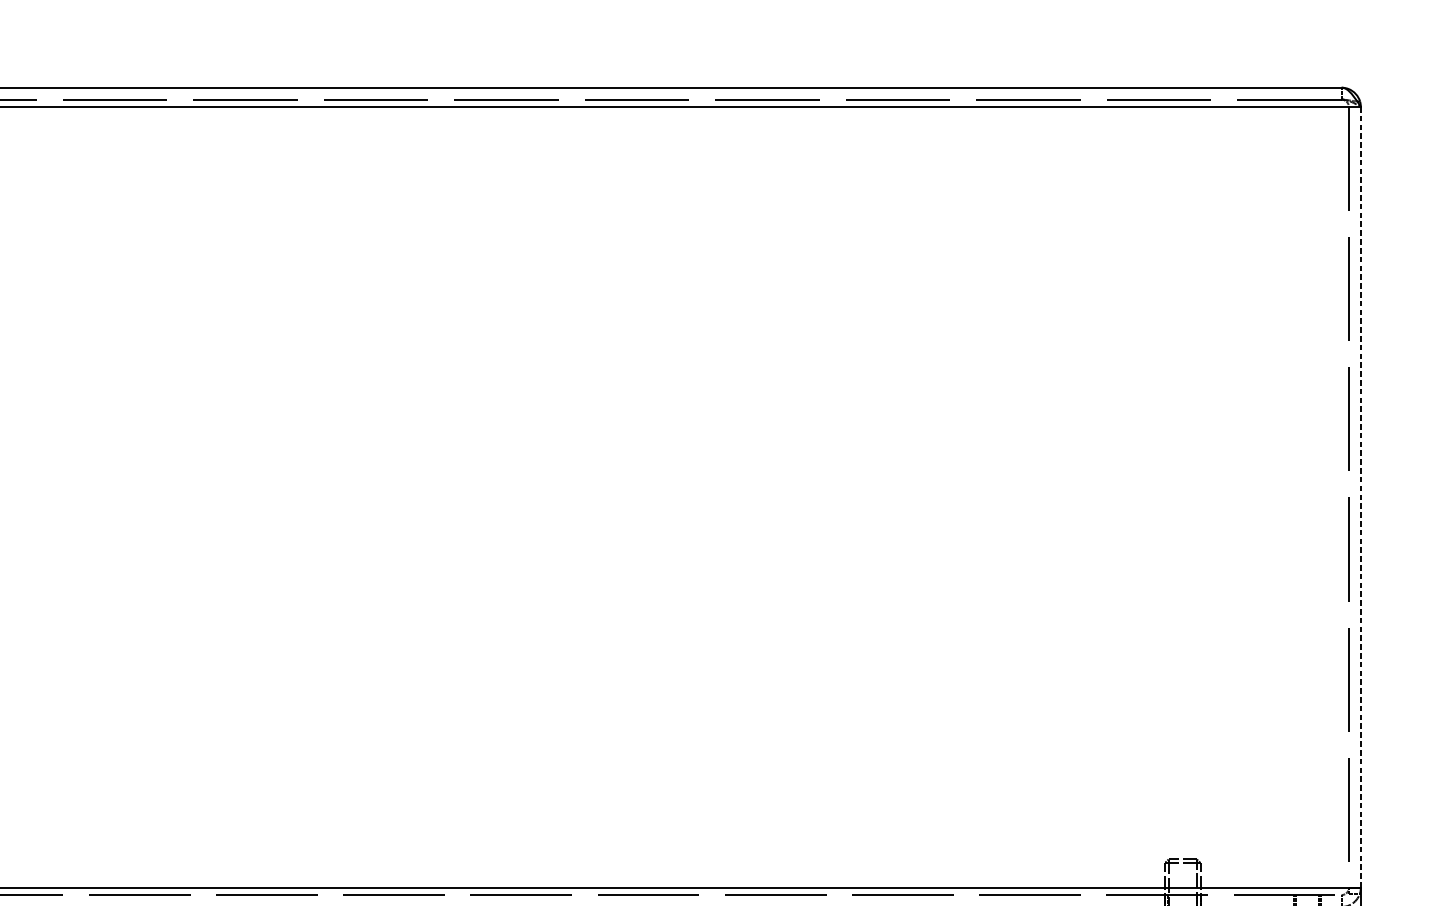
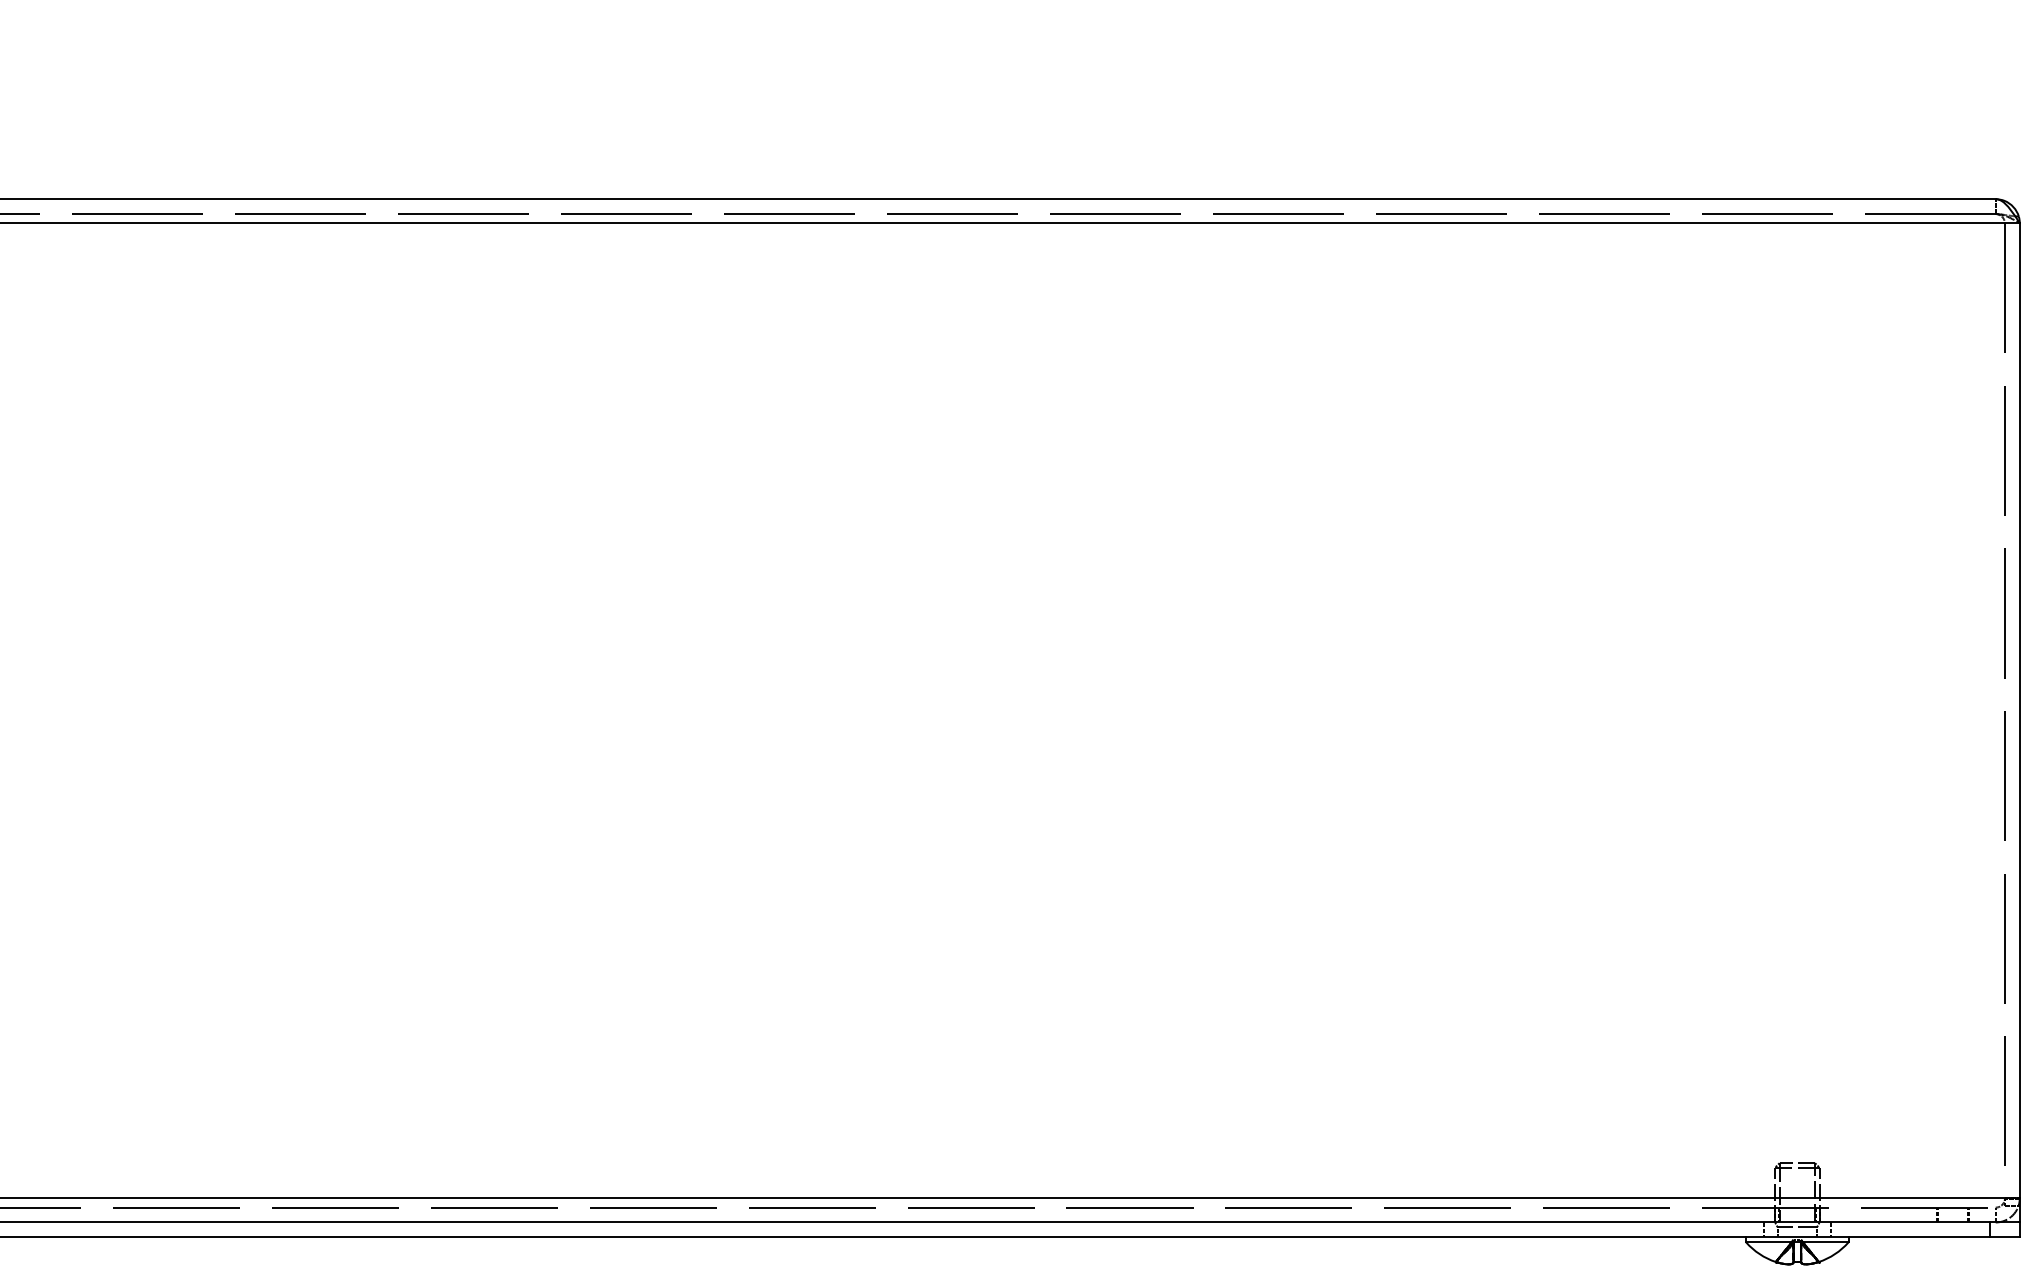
line: (1360, 497) -> (2019, 710), dashed -> solid

